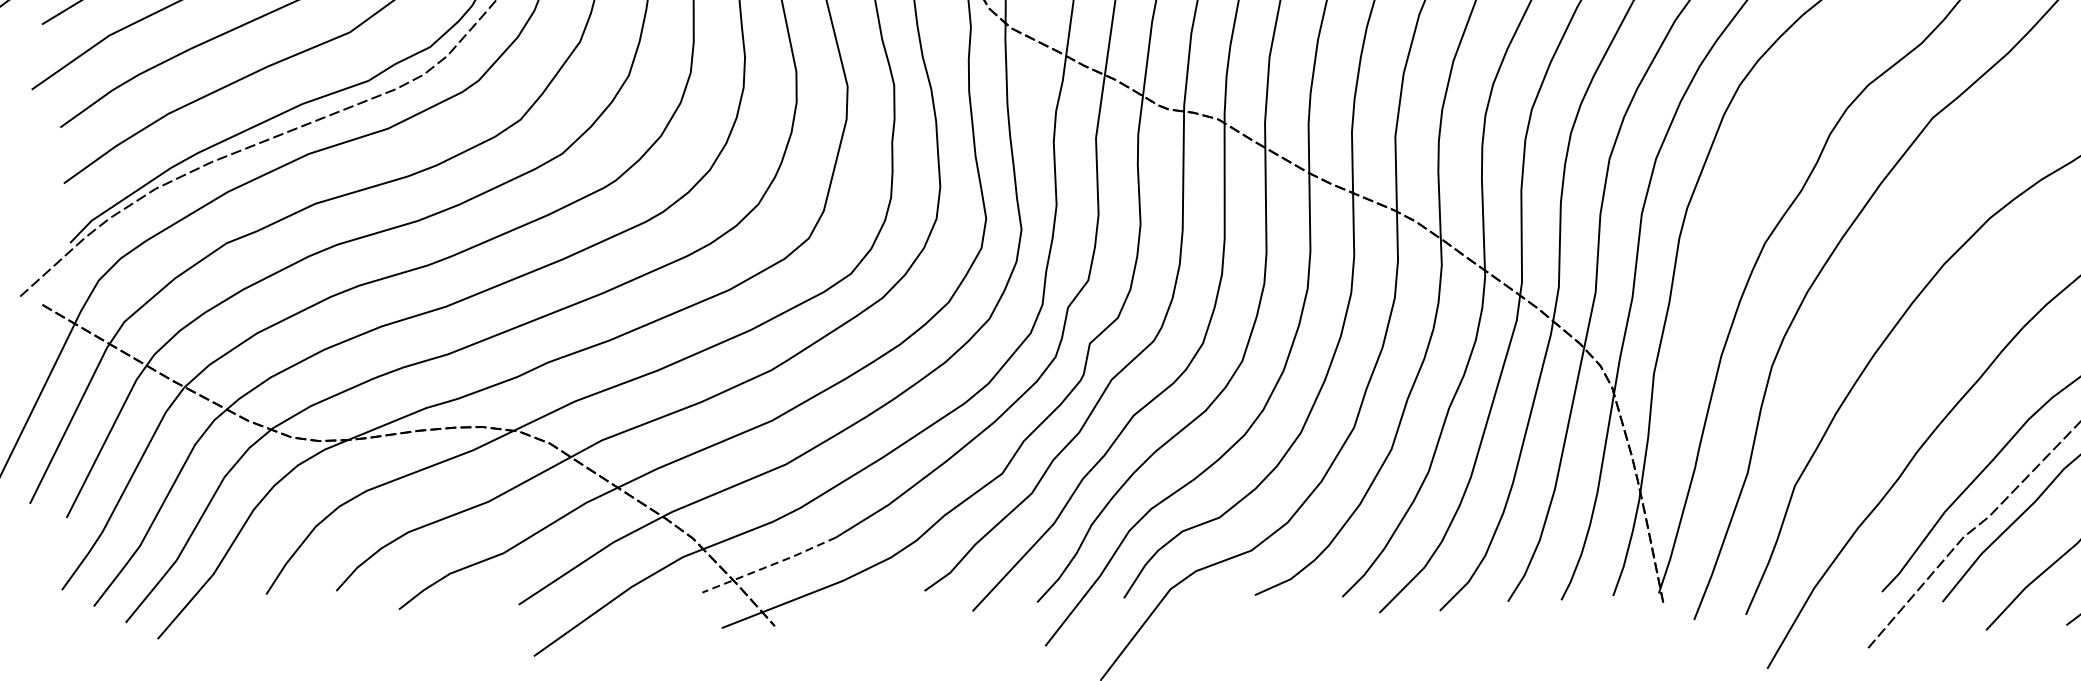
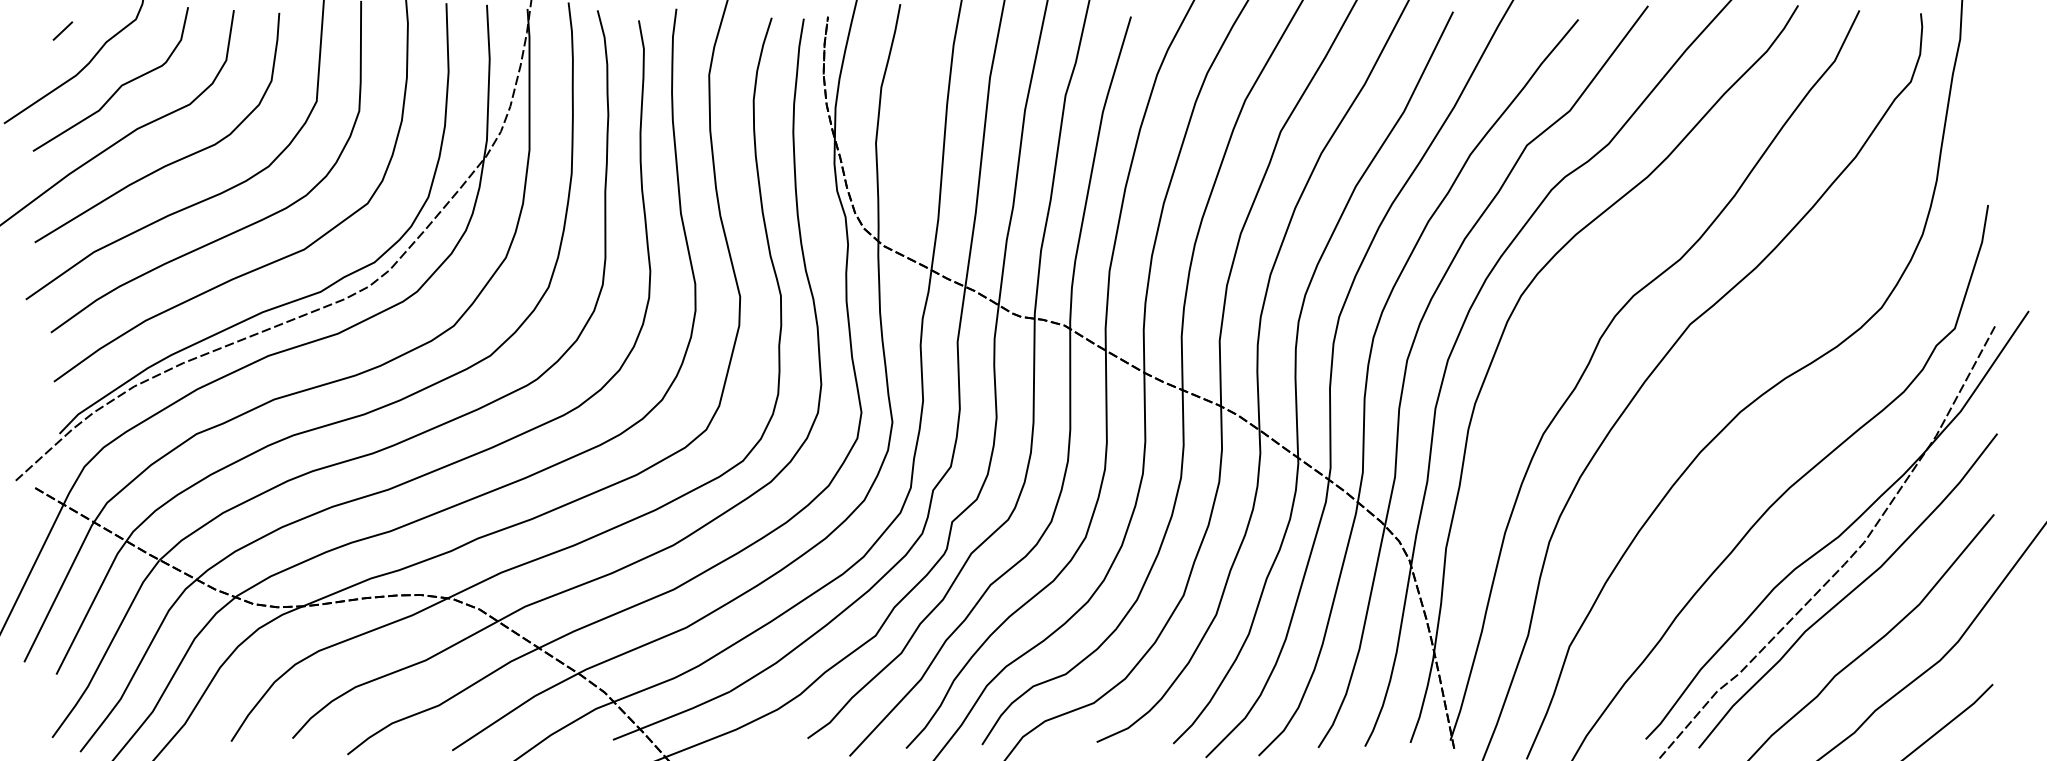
line: (770, 565) -> (672, 716), dashed -> solid

